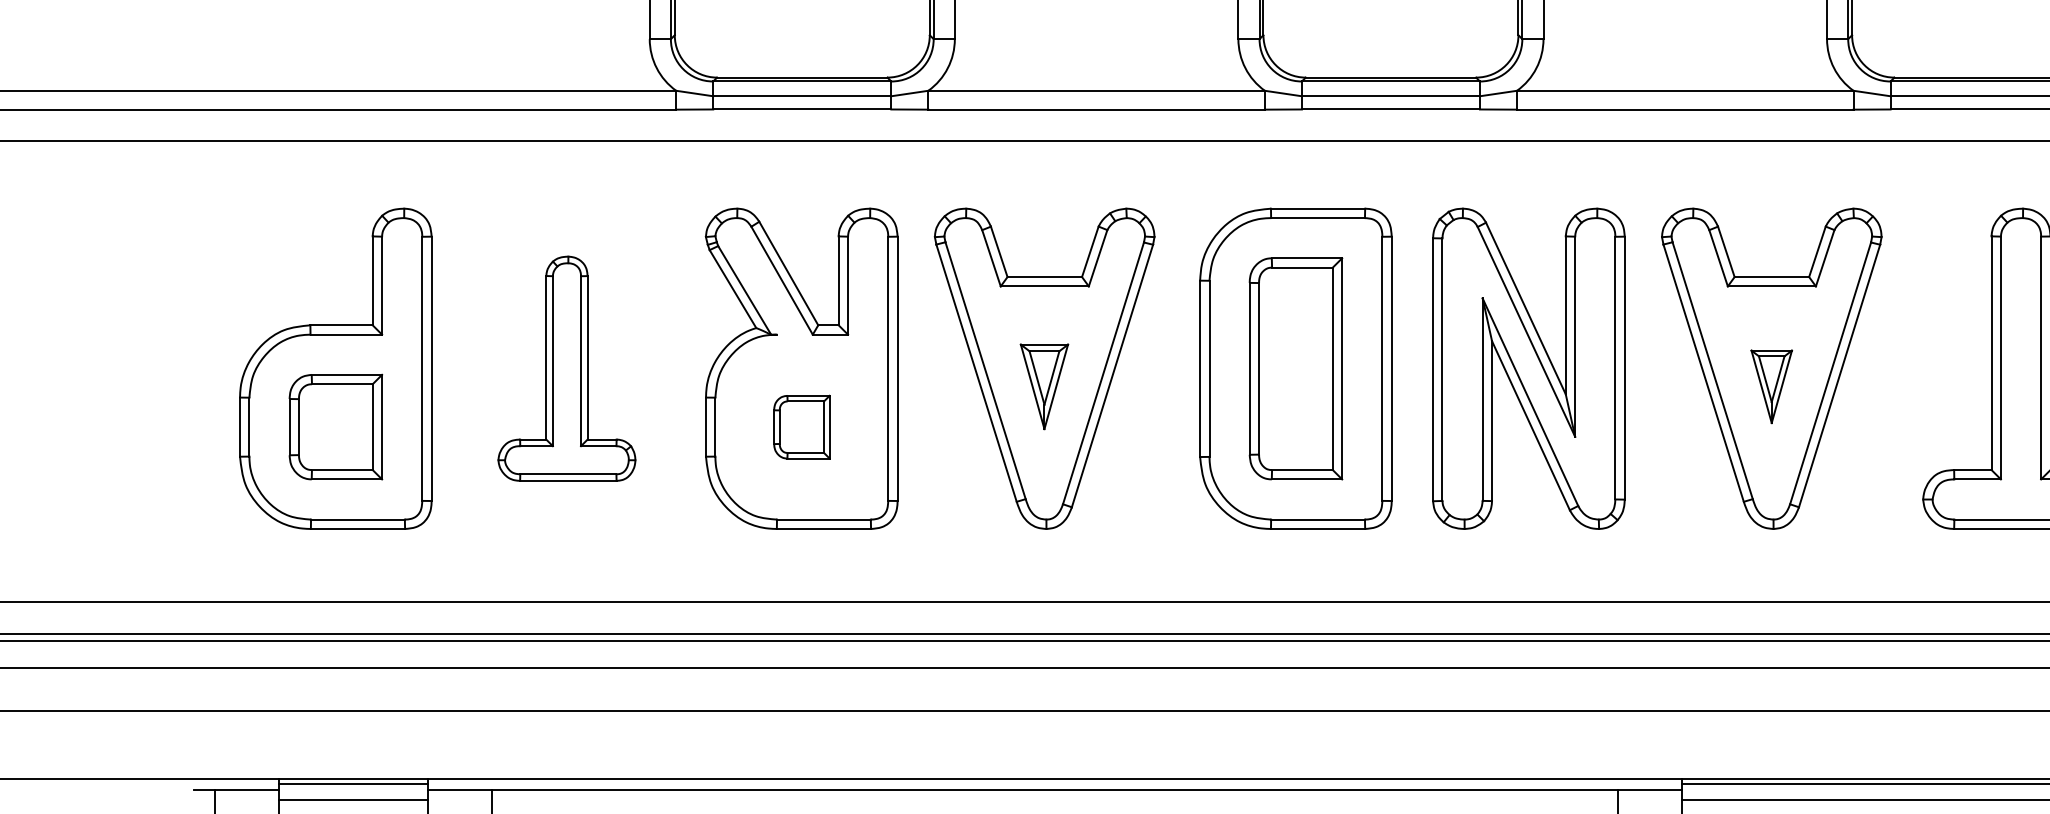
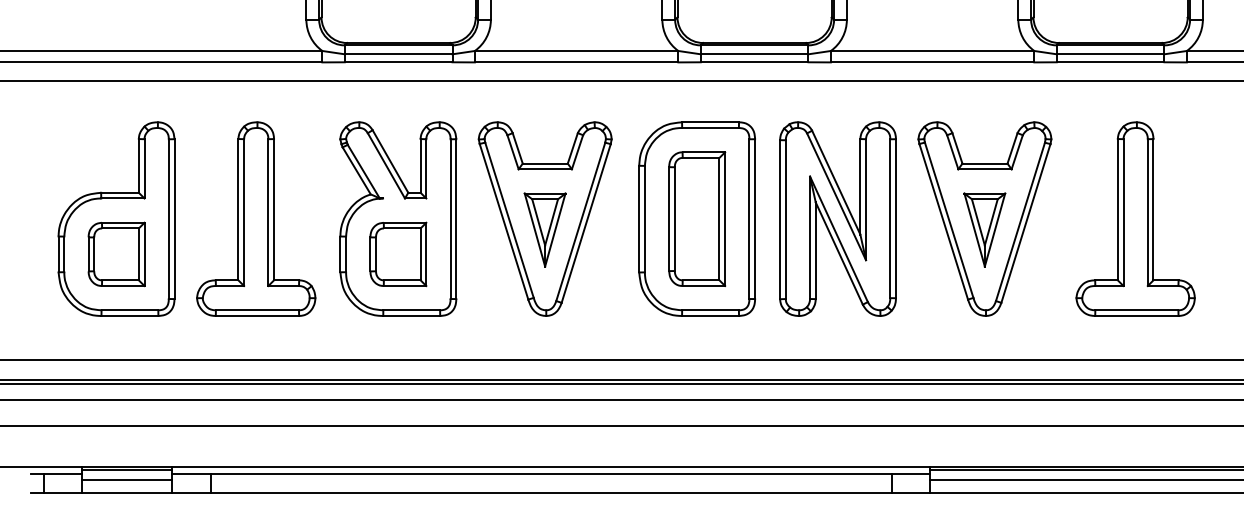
part: (567, 367) -> (256, 218), size x1.43
part: (1043, 385) -> (544, 229), size x1.43
part: (1771, 385) -> (984, 229), size x1.67
part: (802, 427) -> (398, 254), size x1.67

